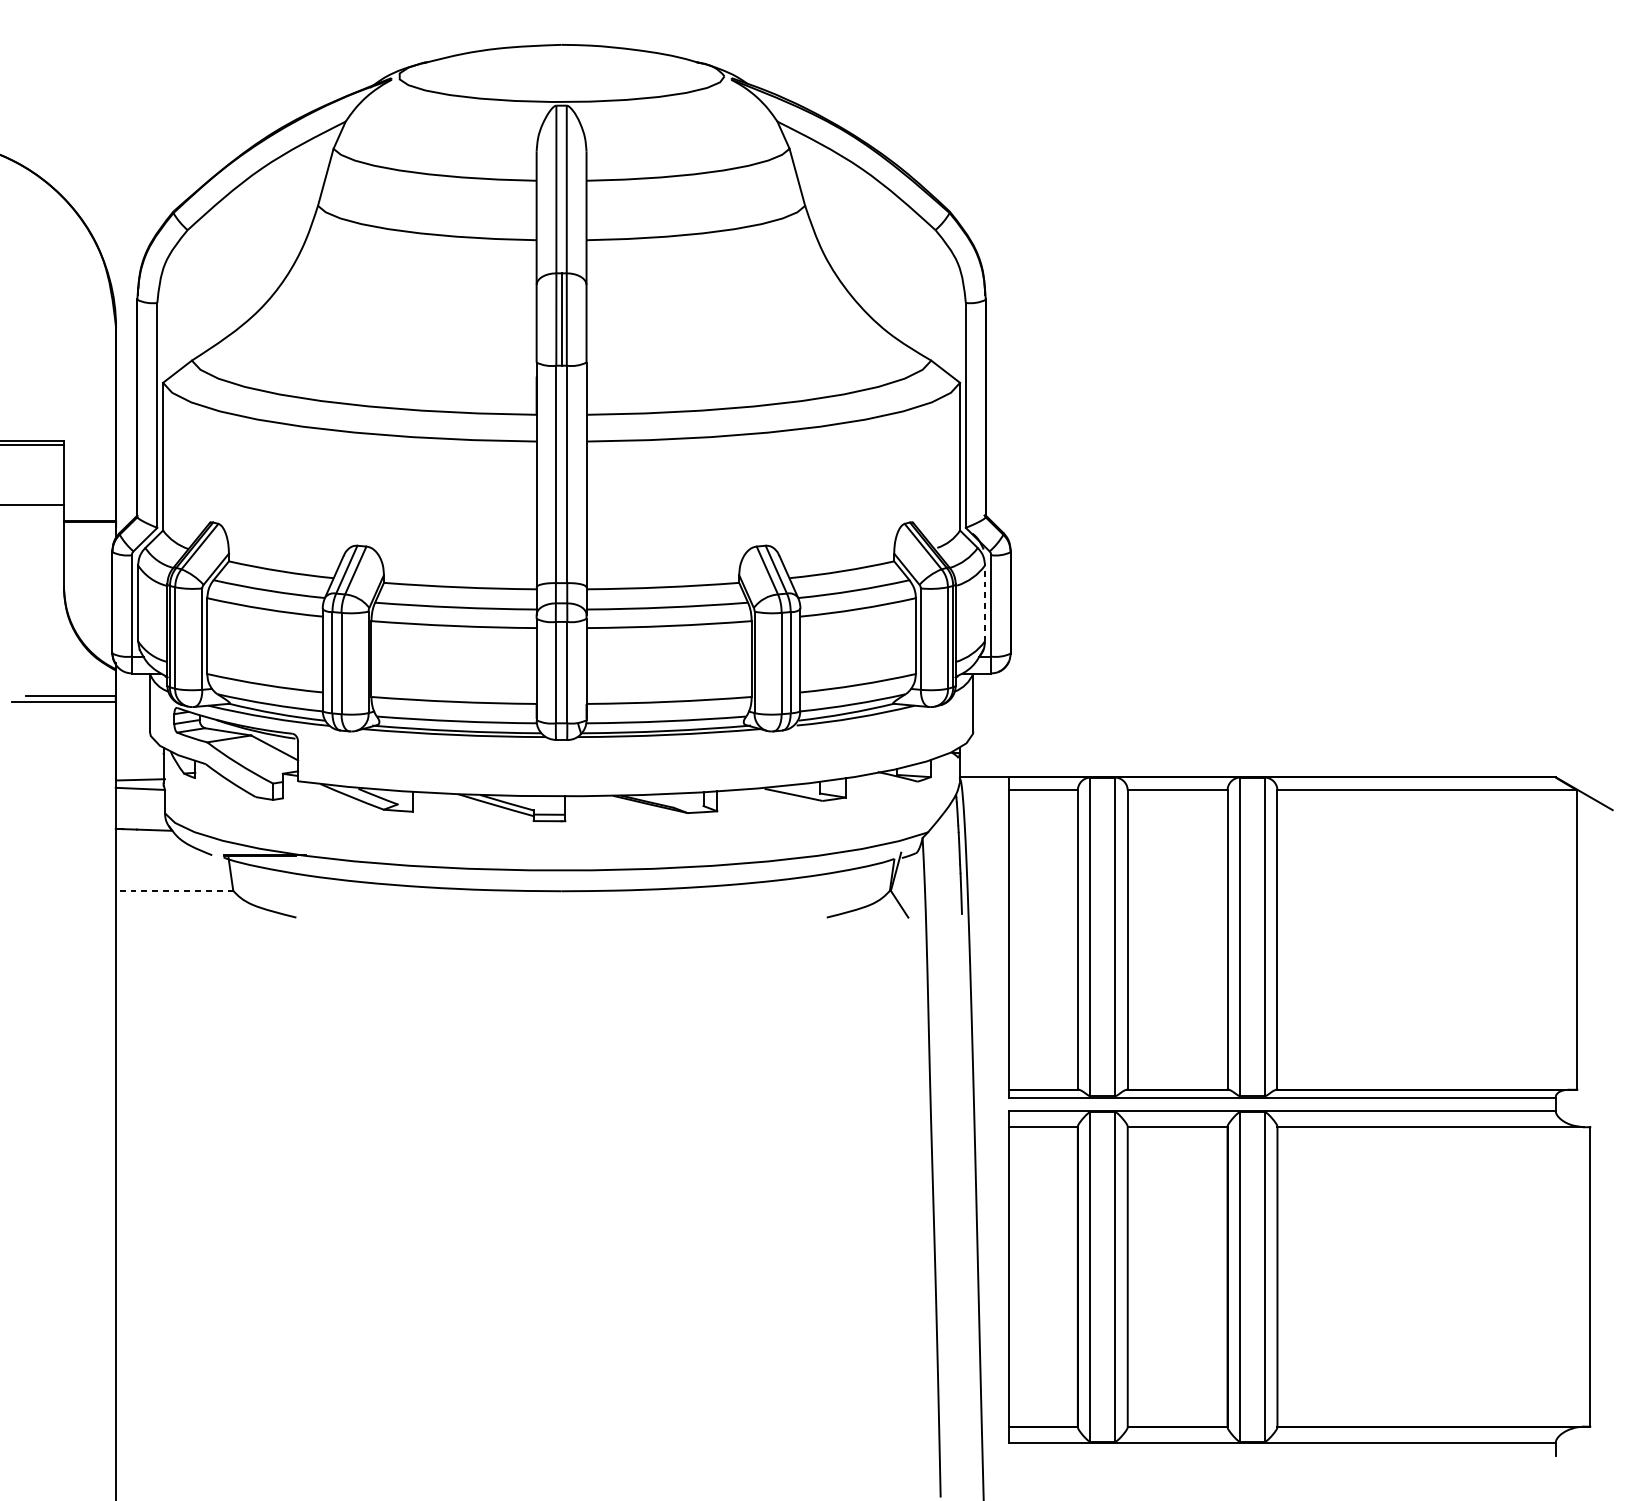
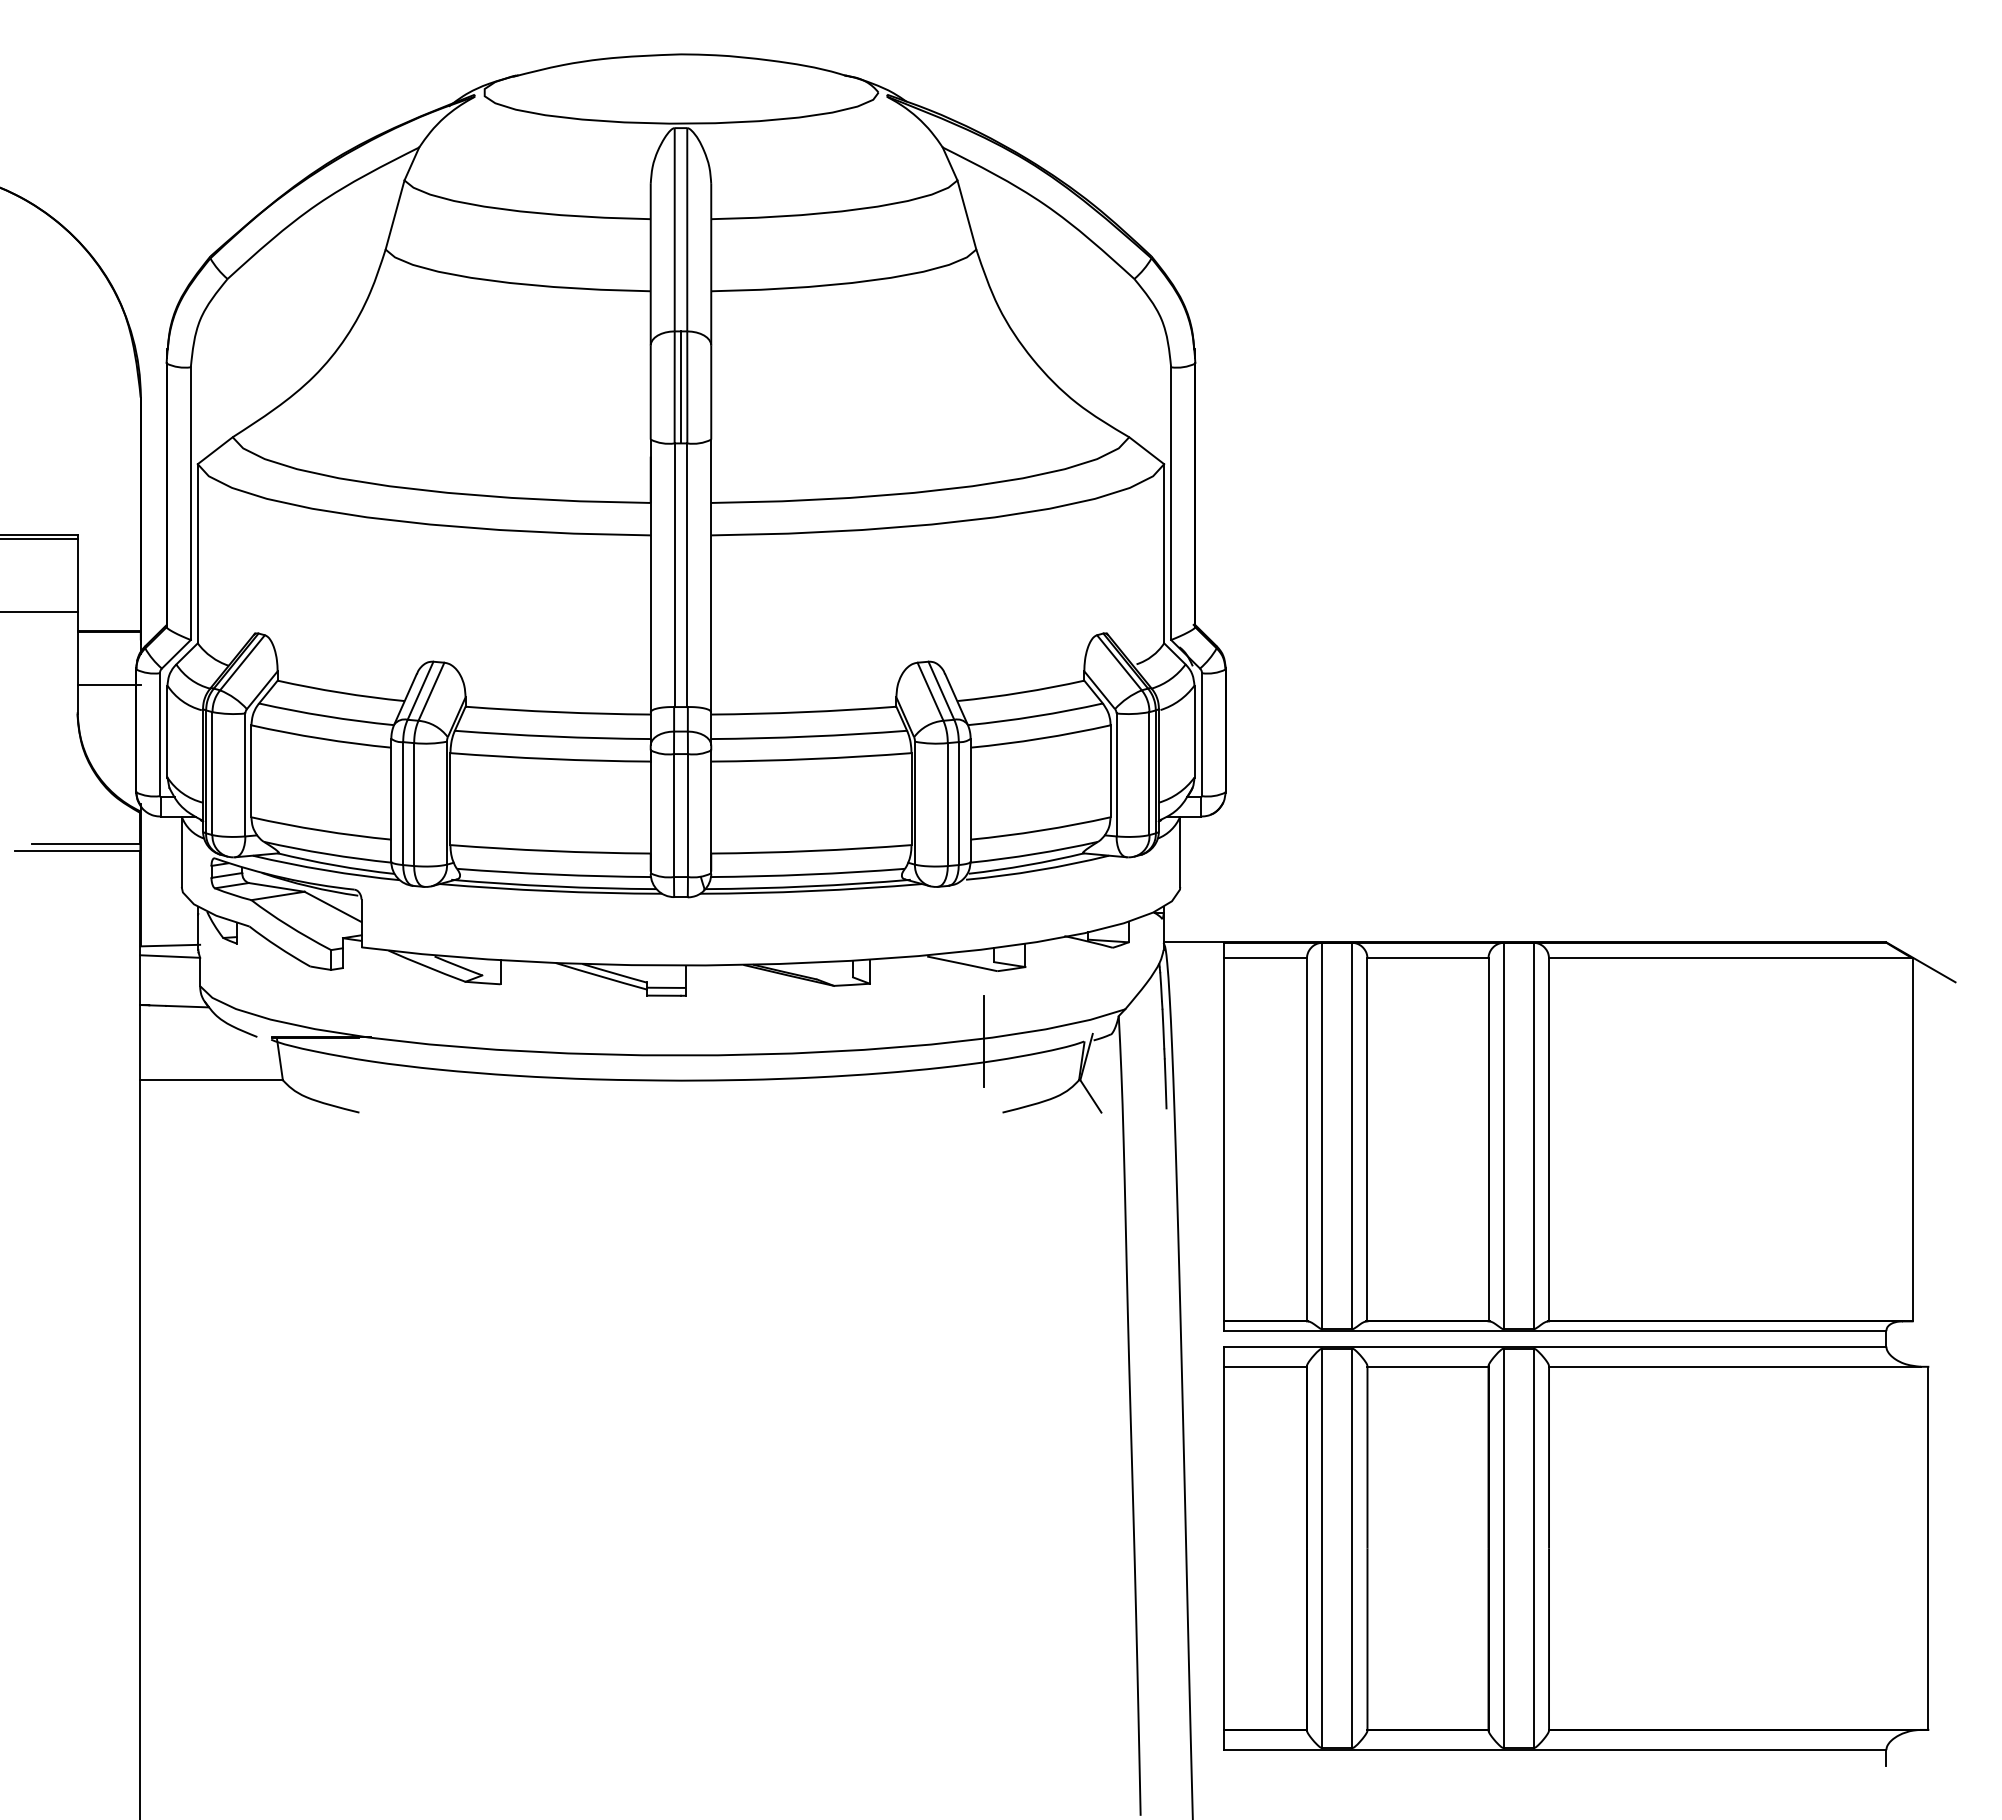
line: (89, 565) -> (108, 685), added
line: (985, 603) -> (1194, 731), dashed -> solid
line: (811, 858) -> (983, 1041), added
line: (174, 891) -> (211, 1080), dashed -> solid

